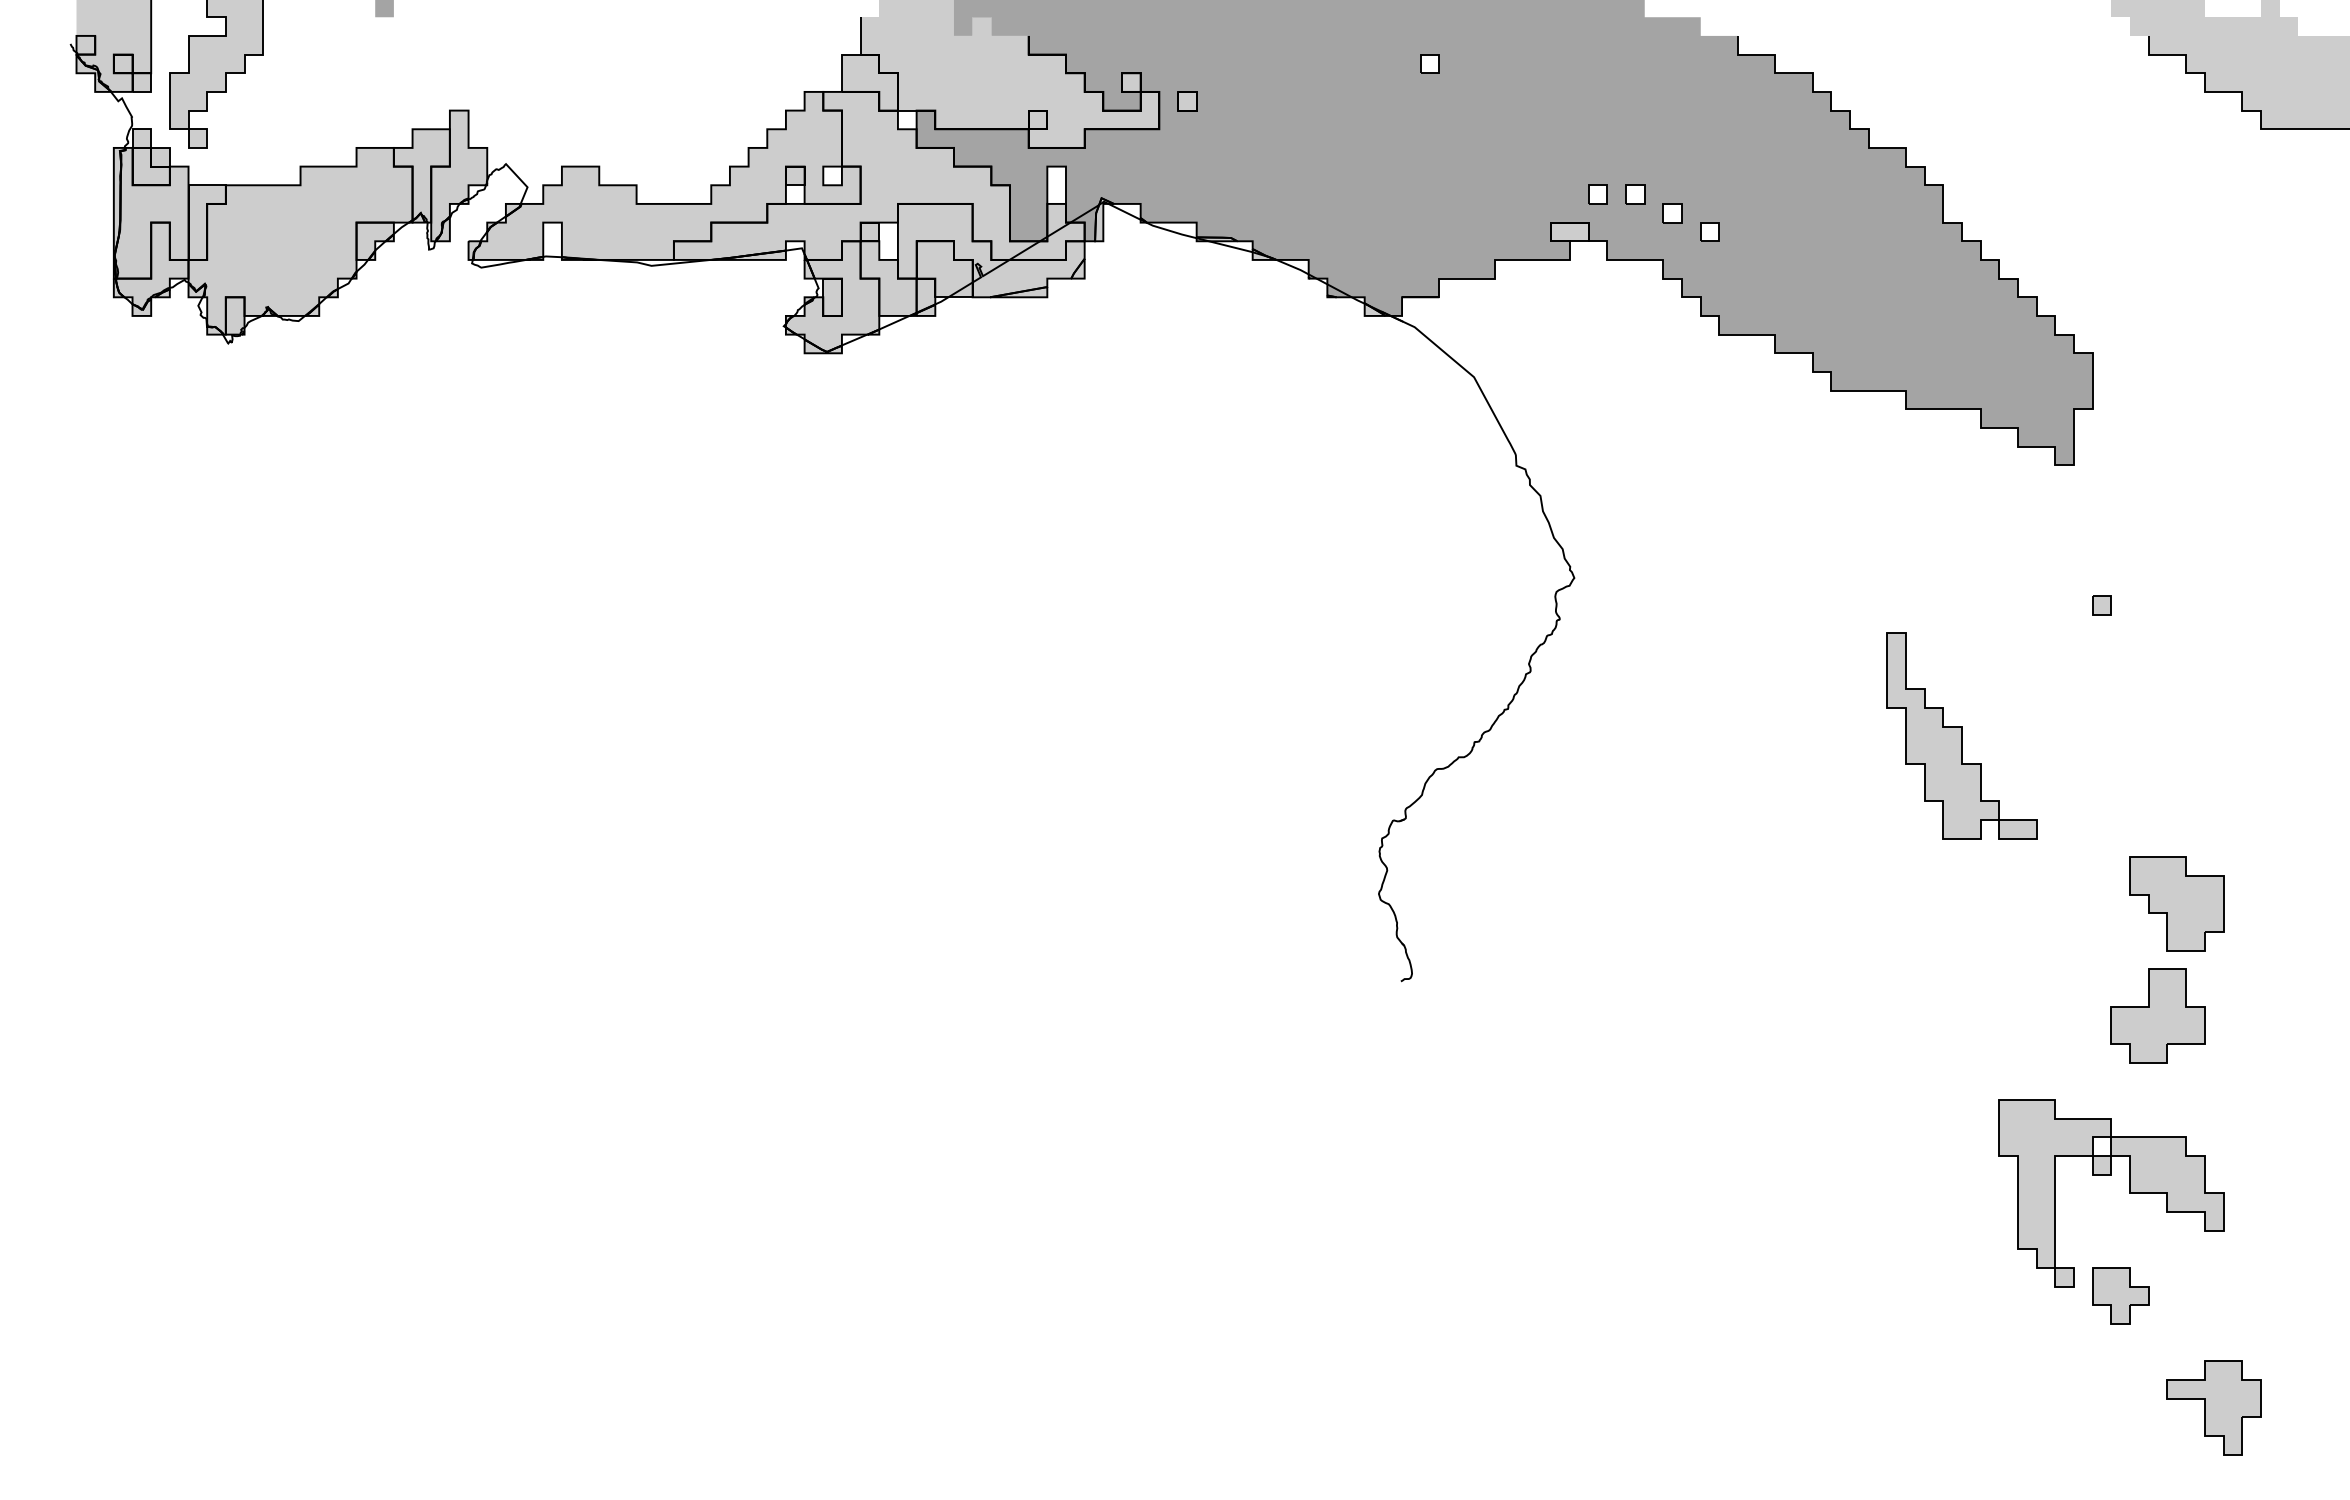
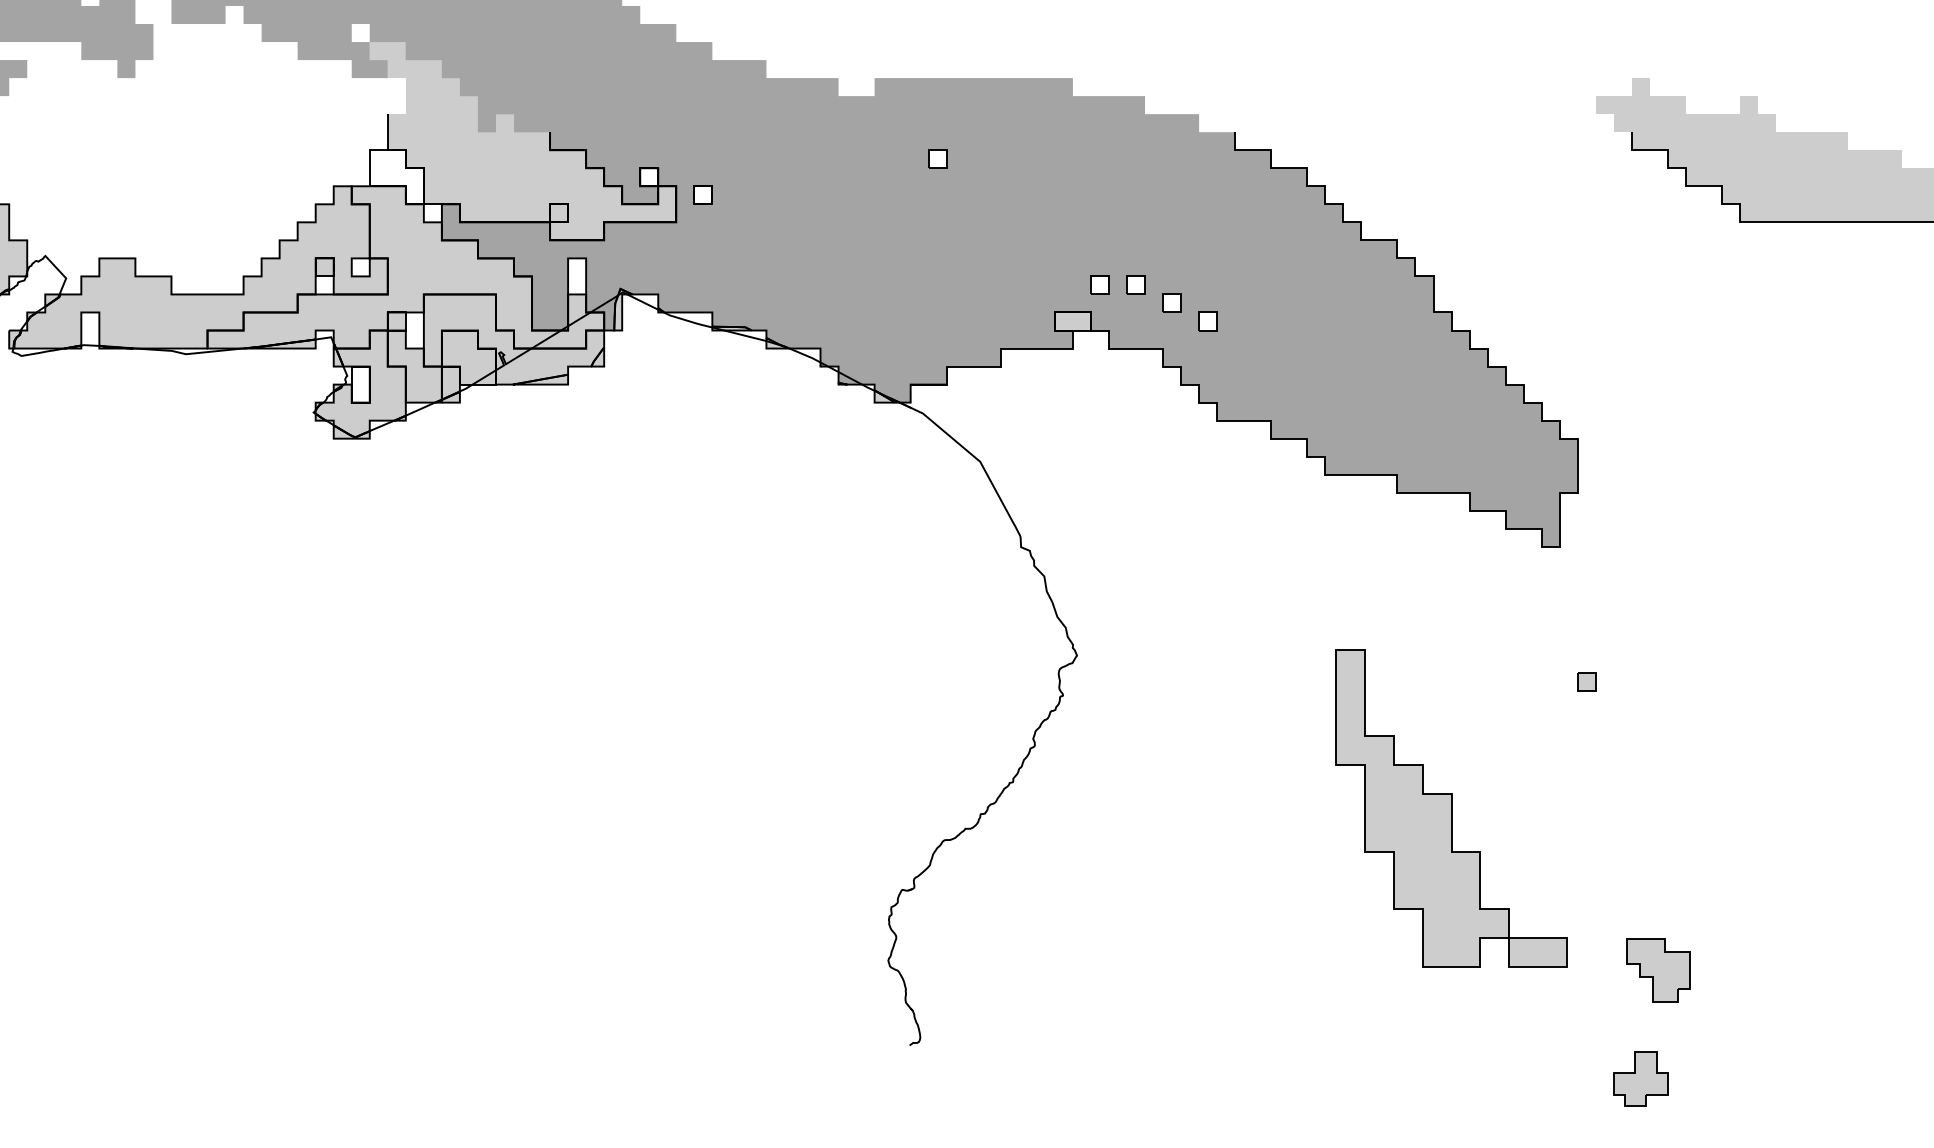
fill: (869, 82) -> (396, 177), removed
fill: (1130, 82) -> (648, 177), removed
fill: (1187, 100) -> (703, 194), removed
fill: (832, 296) -> (360, 383), removed
part: (1961, 735) -> (1450, 807), size x1.6
part: (2176, 903) -> (1658, 970), size x0.7
part: (2157, 1015) -> (1640, 1078), size x0.6

